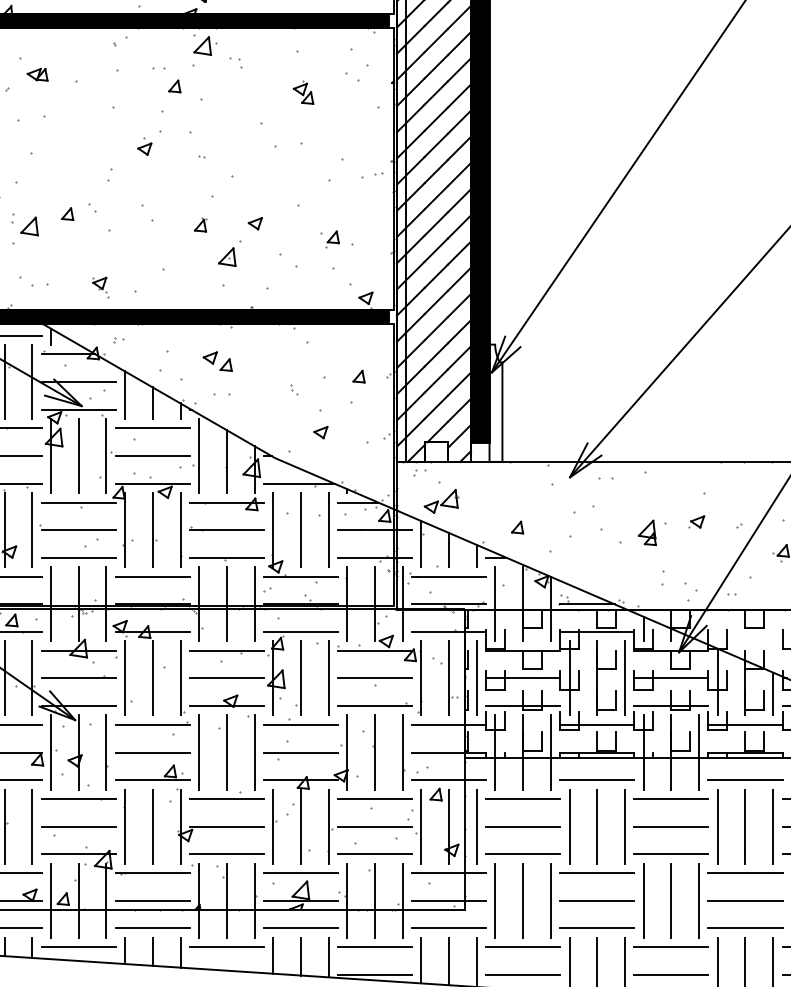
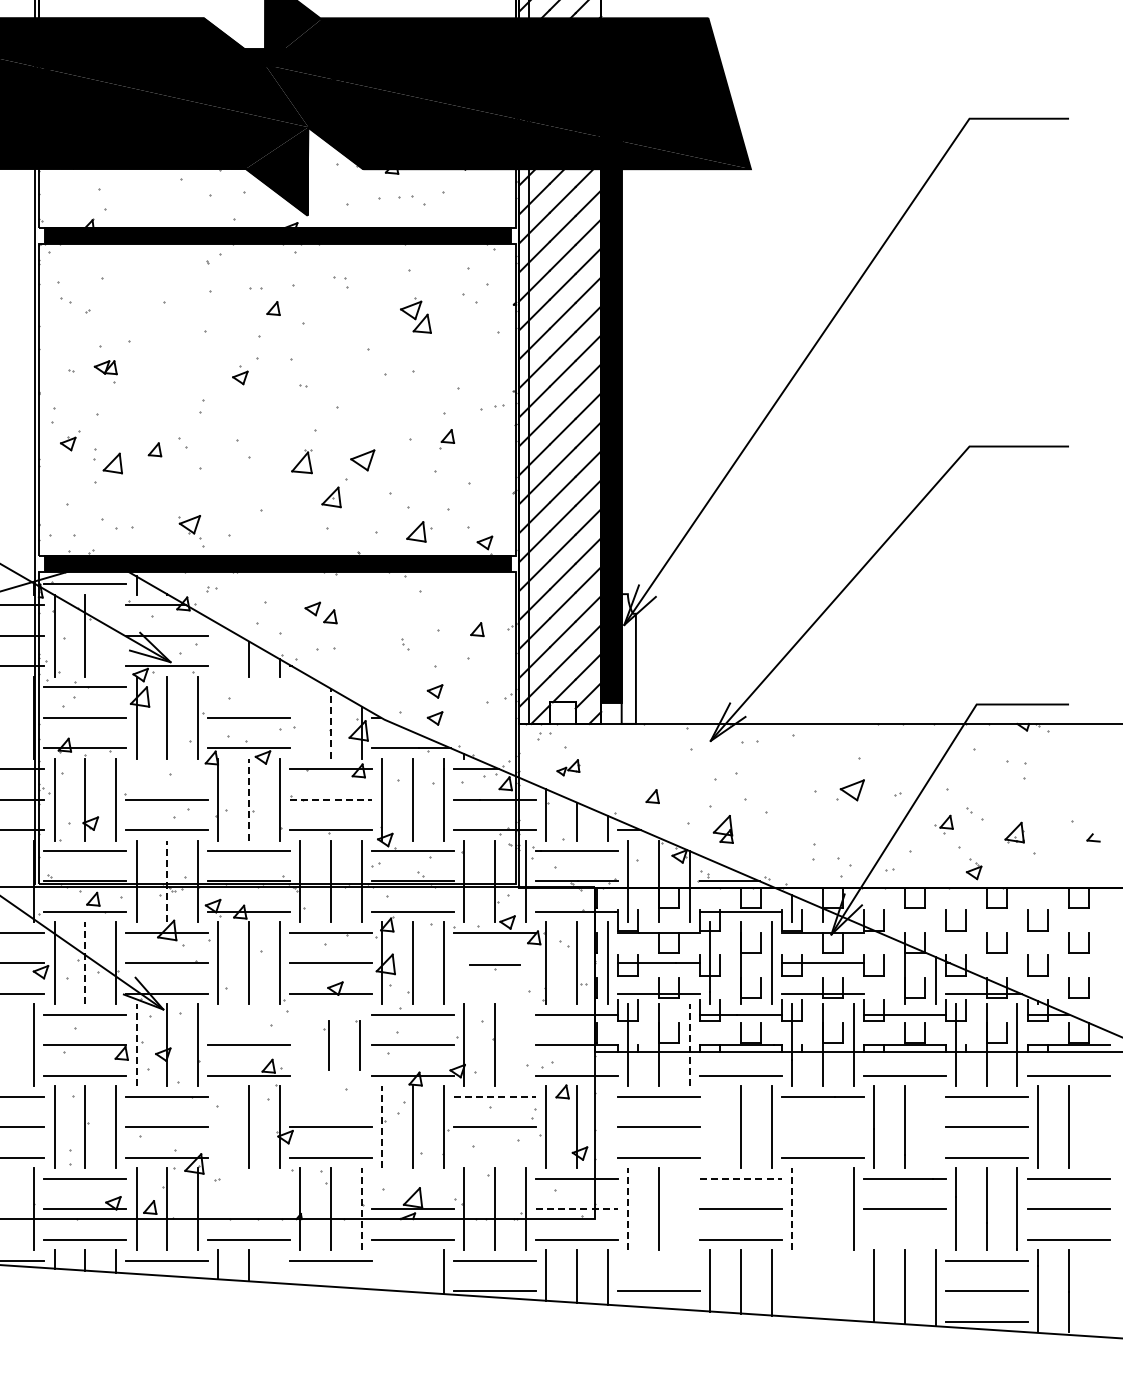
part: (205, 45) -> (419, 531), moved
part: (37, 74) -> (105, 367), moved
part: (303, 92) -> (415, 315), size x1.4
part: (255, 223) -> (362, 460), size x1.6
part: (200, 225) -> (301, 462), size x1.6
part: (332, 240) -> (447, 439), moved
part: (100, 287) -> (191, 530), size x1.4
line: (32, 382) -> (116, 635), removed
line: (125, 394) -> (218, 649), removed
line: (153, 428) -> (249, 686), removed
line: (199, 456) -> (300, 717), removed
part: (320, 457) -> (434, 718), added
line: (227, 461) -> (331, 723), solid -> dashed
part: (441, 501) -> (568, 767), size x0.6
line: (78, 502) -> (167, 768), removed
part: (696, 522) -> (850, 790), size x1.6
line: (153, 530) -> (249, 799), solid -> dashed
line: (227, 530) -> (331, 799), solid -> dashed
part: (646, 532) -> (722, 829), moved
line: (78, 604) -> (167, 881), solid -> dashed
line: (4, 678) -> (85, 963), solid -> dashed
part: (374, 681) -> (494, 966), size x0.6
line: (718, 682) -> (874, 967), removed
line: (375, 706) -> (495, 994), removed
line: (153, 724) -> (249, 1014), removed
part: (222, 751) -> (326, 1044), size x0.6
part: (250, 751) -> (357, 1044), size x0.6
line: (50, 752) -> (136, 1045), solid -> dashed
line: (199, 752) -> (300, 1045), removed
line: (402, 752) -> (525, 1045), removed
line: (550, 752) -> (689, 1045), solid -> dashed
line: (227, 798) -> (331, 1096), removed
line: (375, 798) -> (495, 1096), solid -> dashed
line: (568, 825) -> (709, 1126), removed
line: (125, 826) -> (218, 1127), removed
line: (273, 826) -> (382, 1127), solid -> dashed
line: (476, 826) -> (607, 1127), removed
line: (671, 826) -> (822, 1127), removed
line: (773, 826) -> (935, 1127), removed
line: (375, 854) -> (495, 1158), removed
line: (153, 872) -> (249, 1178), removed
line: (301, 872) -> (413, 1178), removed
line: (596, 872) -> (740, 1178), solid -> dashed
line: (153, 900) -> (249, 1209), removed
line: (254, 900) -> (361, 1209), solid -> dashed
line: (448, 900) -> (576, 1209), solid -> dashed
line: (495, 900) -> (628, 1209), solid -> dashed
line: (550, 900) -> (689, 1209), removed
line: (643, 900) -> (792, 1209), solid -> dashed
line: (671, 900) -> (822, 1209), removed
line: (745, 928) -> (904, 1240), removed
line: (522, 947) -> (658, 1260), removed
line: (671, 947) -> (822, 1260), removed
line: (180, 952) -> (279, 1266), removed
line: (273, 956) -> (382, 1270), removed
line: (301, 956) -> (413, 1271), removed
line: (671, 975) -> (822, 1291), removed

